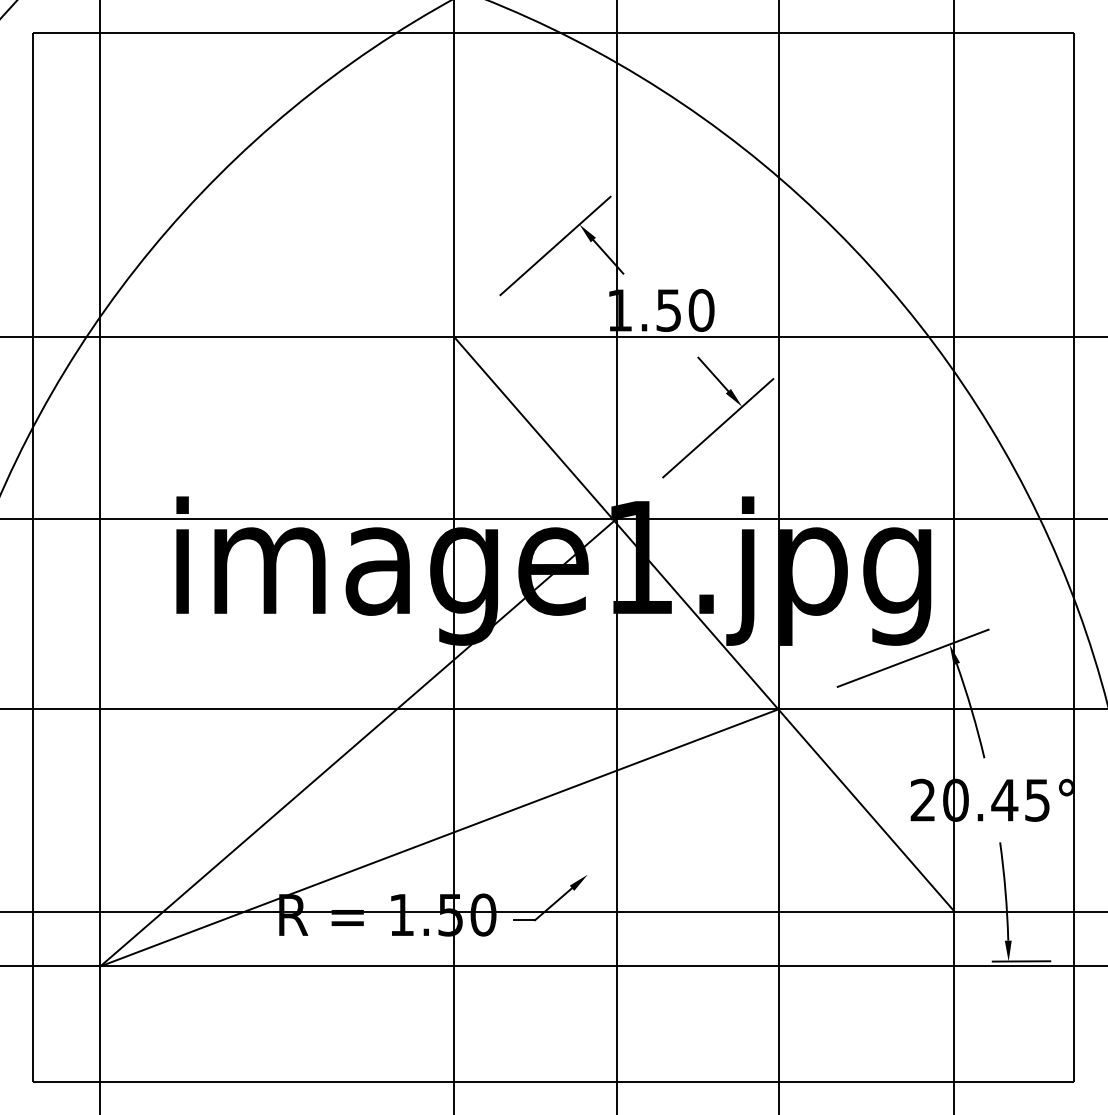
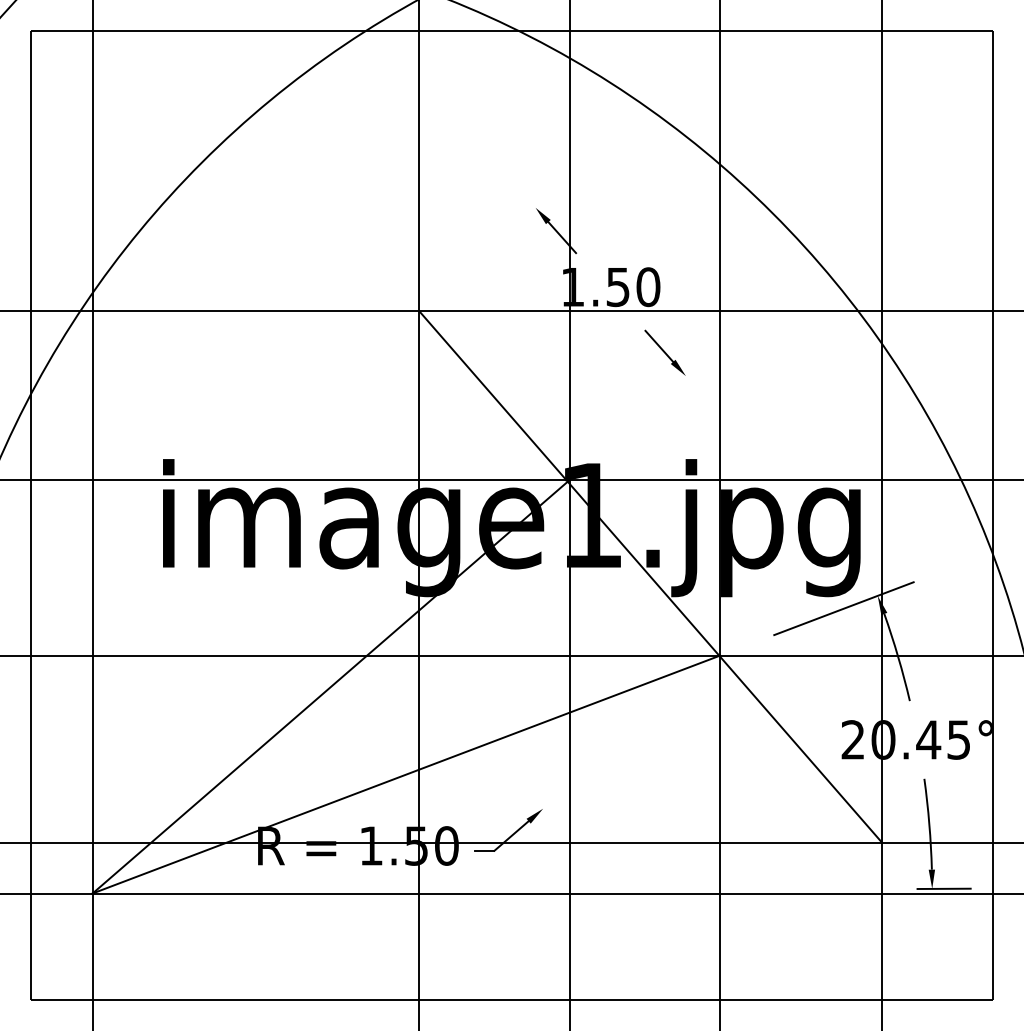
line: (555, 245) -> (513, 227), removed
line: (718, 428) -> (664, 396), removed

